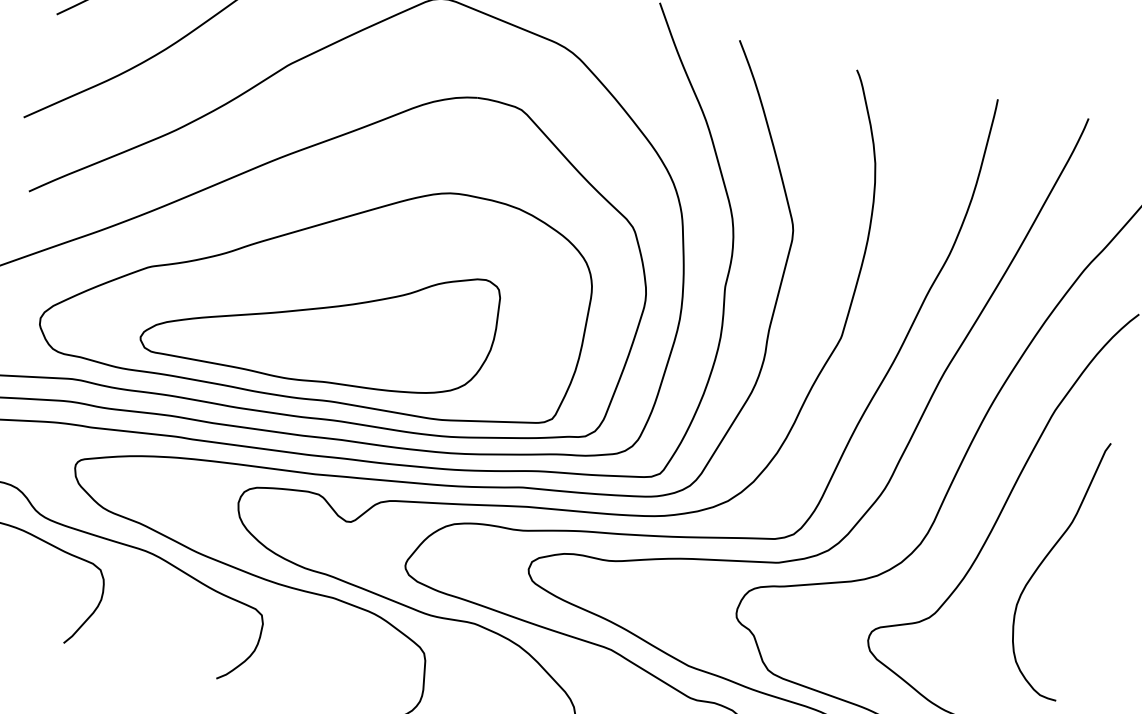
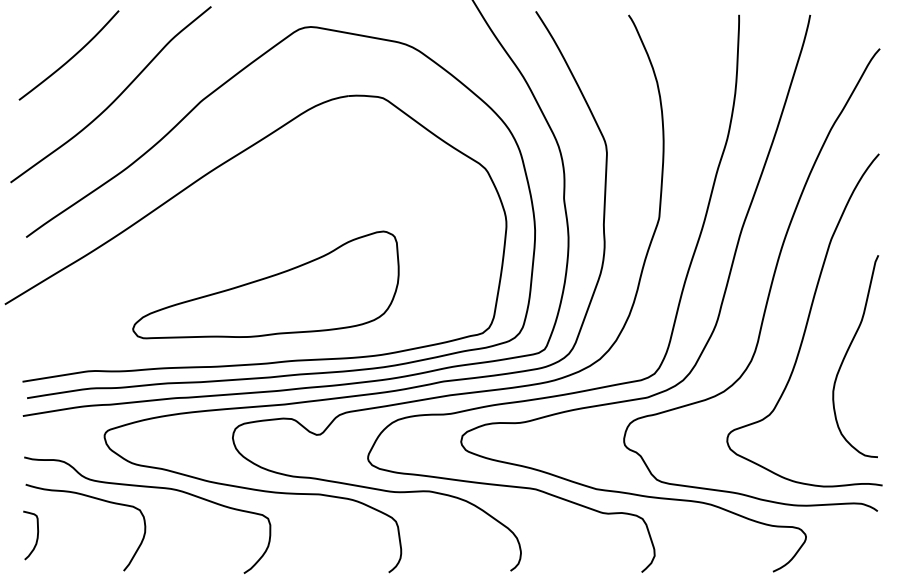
part: (320, 286) -> (260, 262), removed

